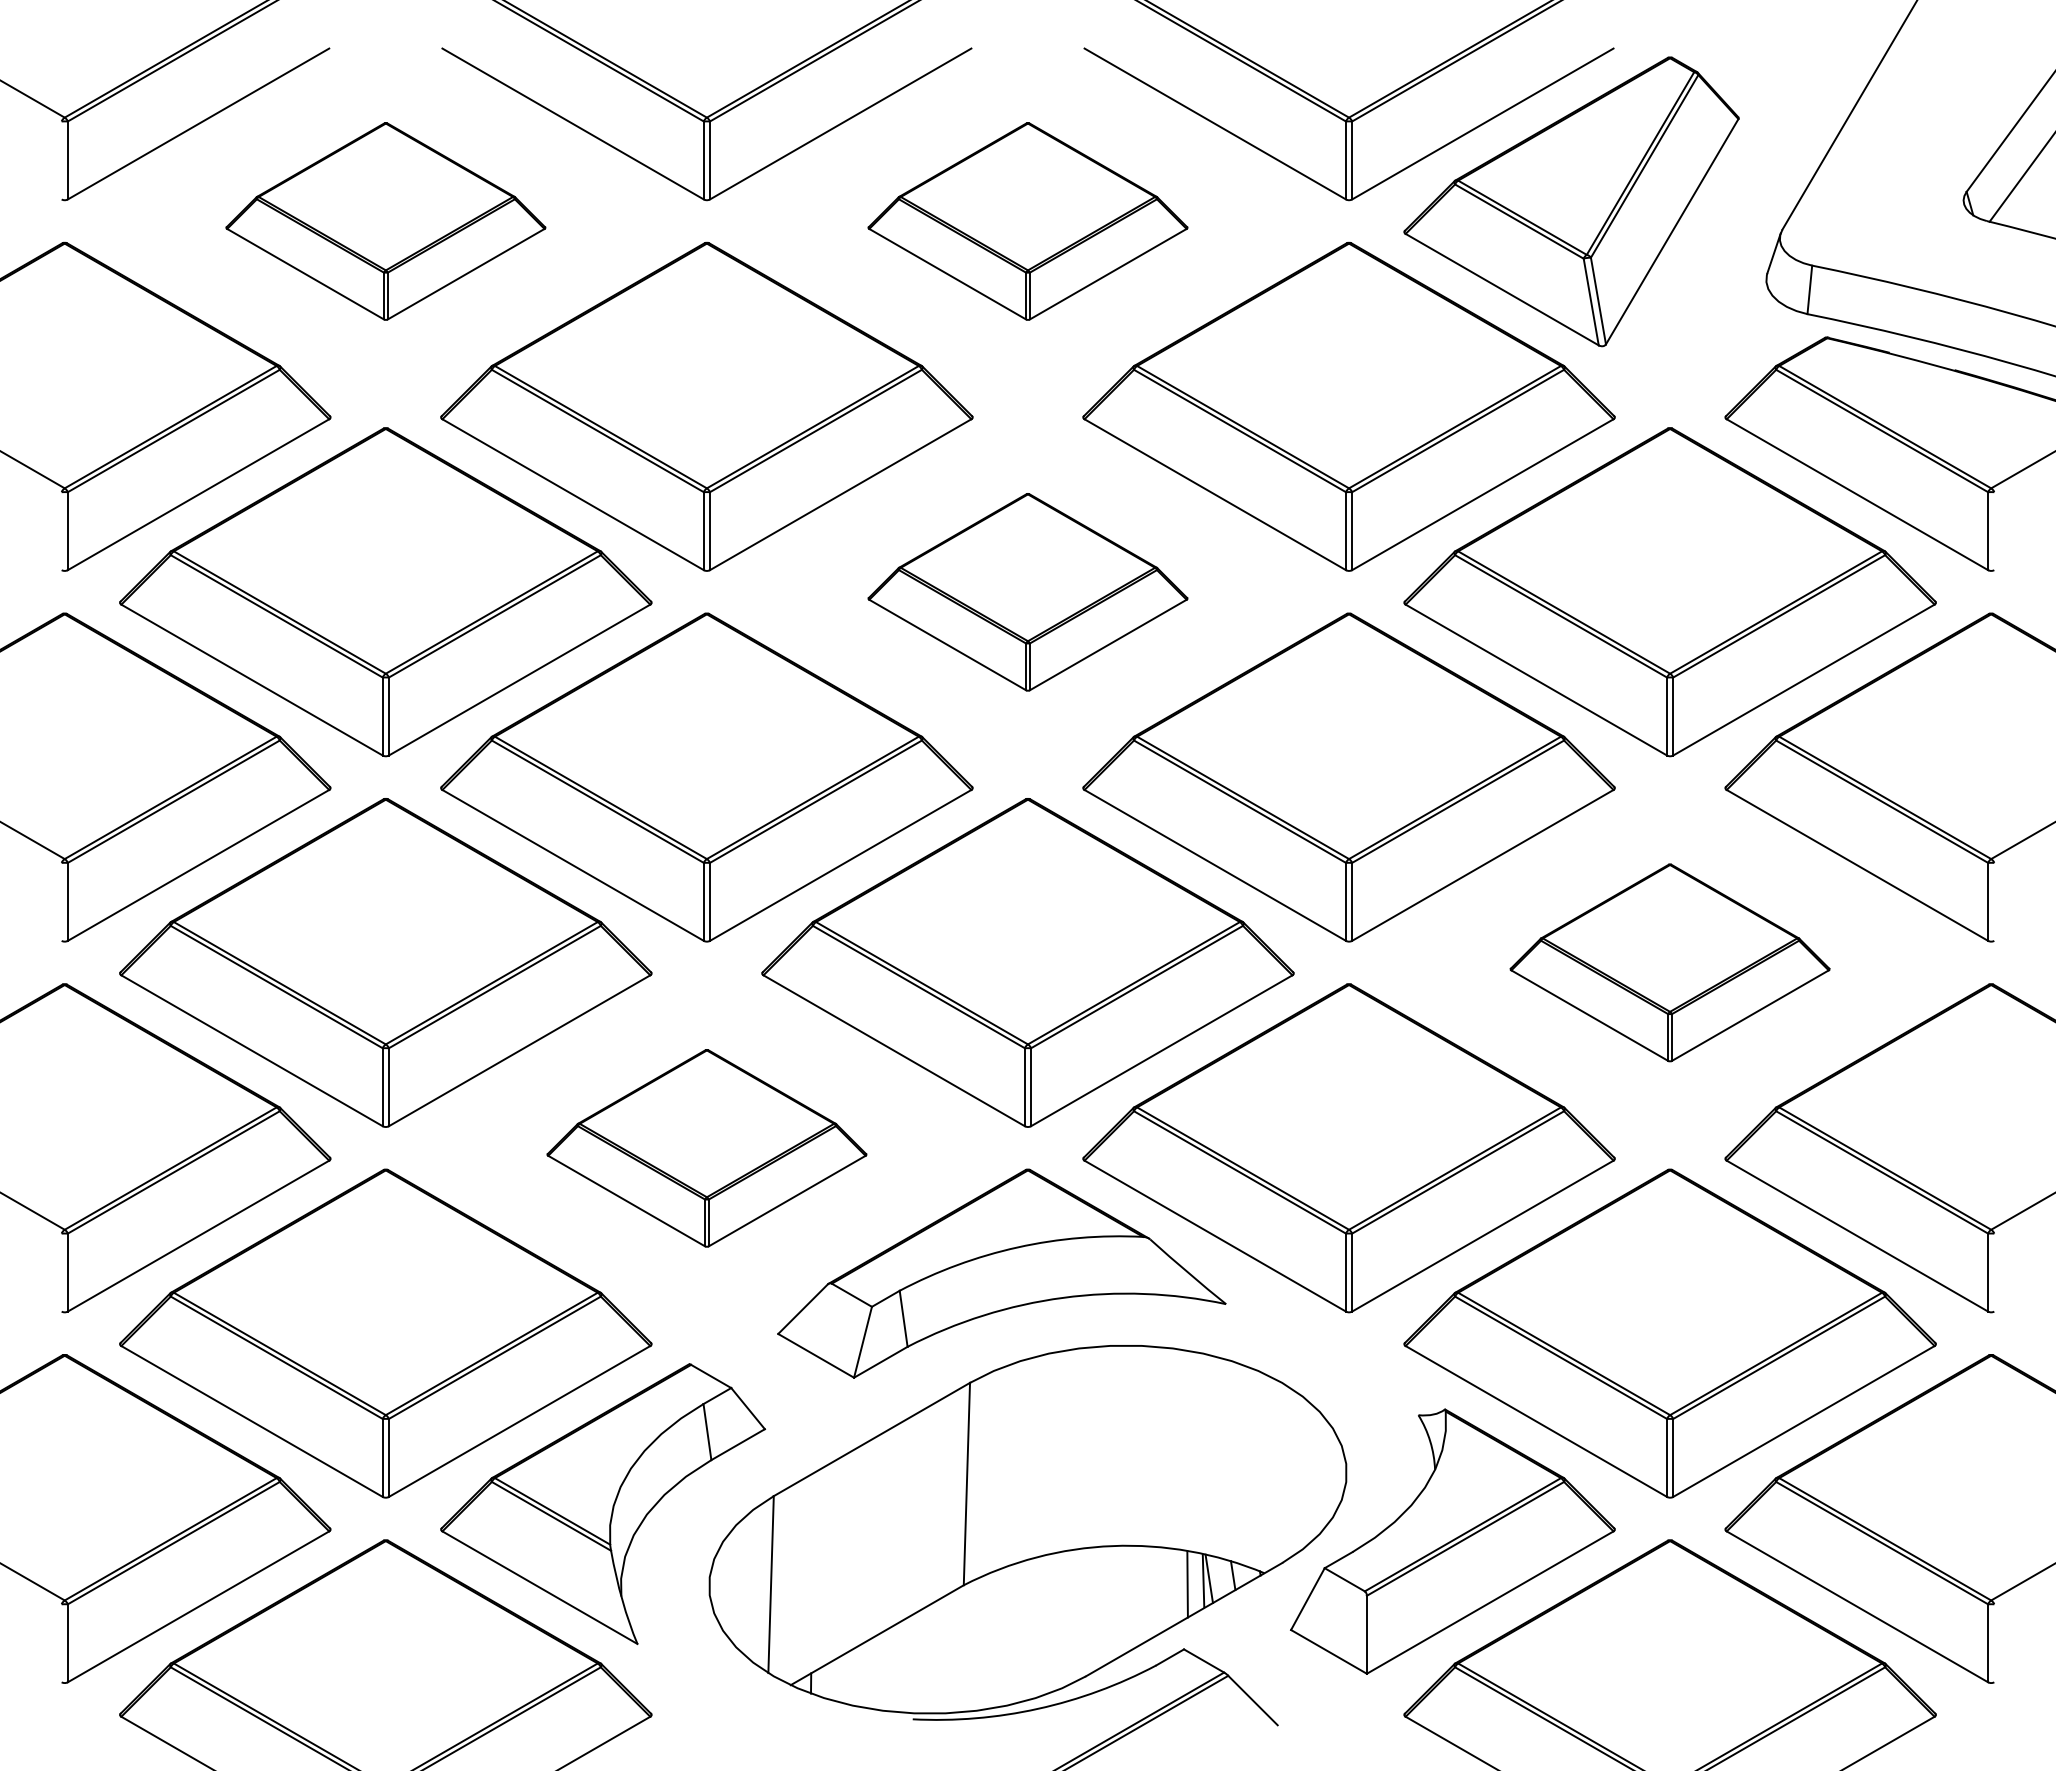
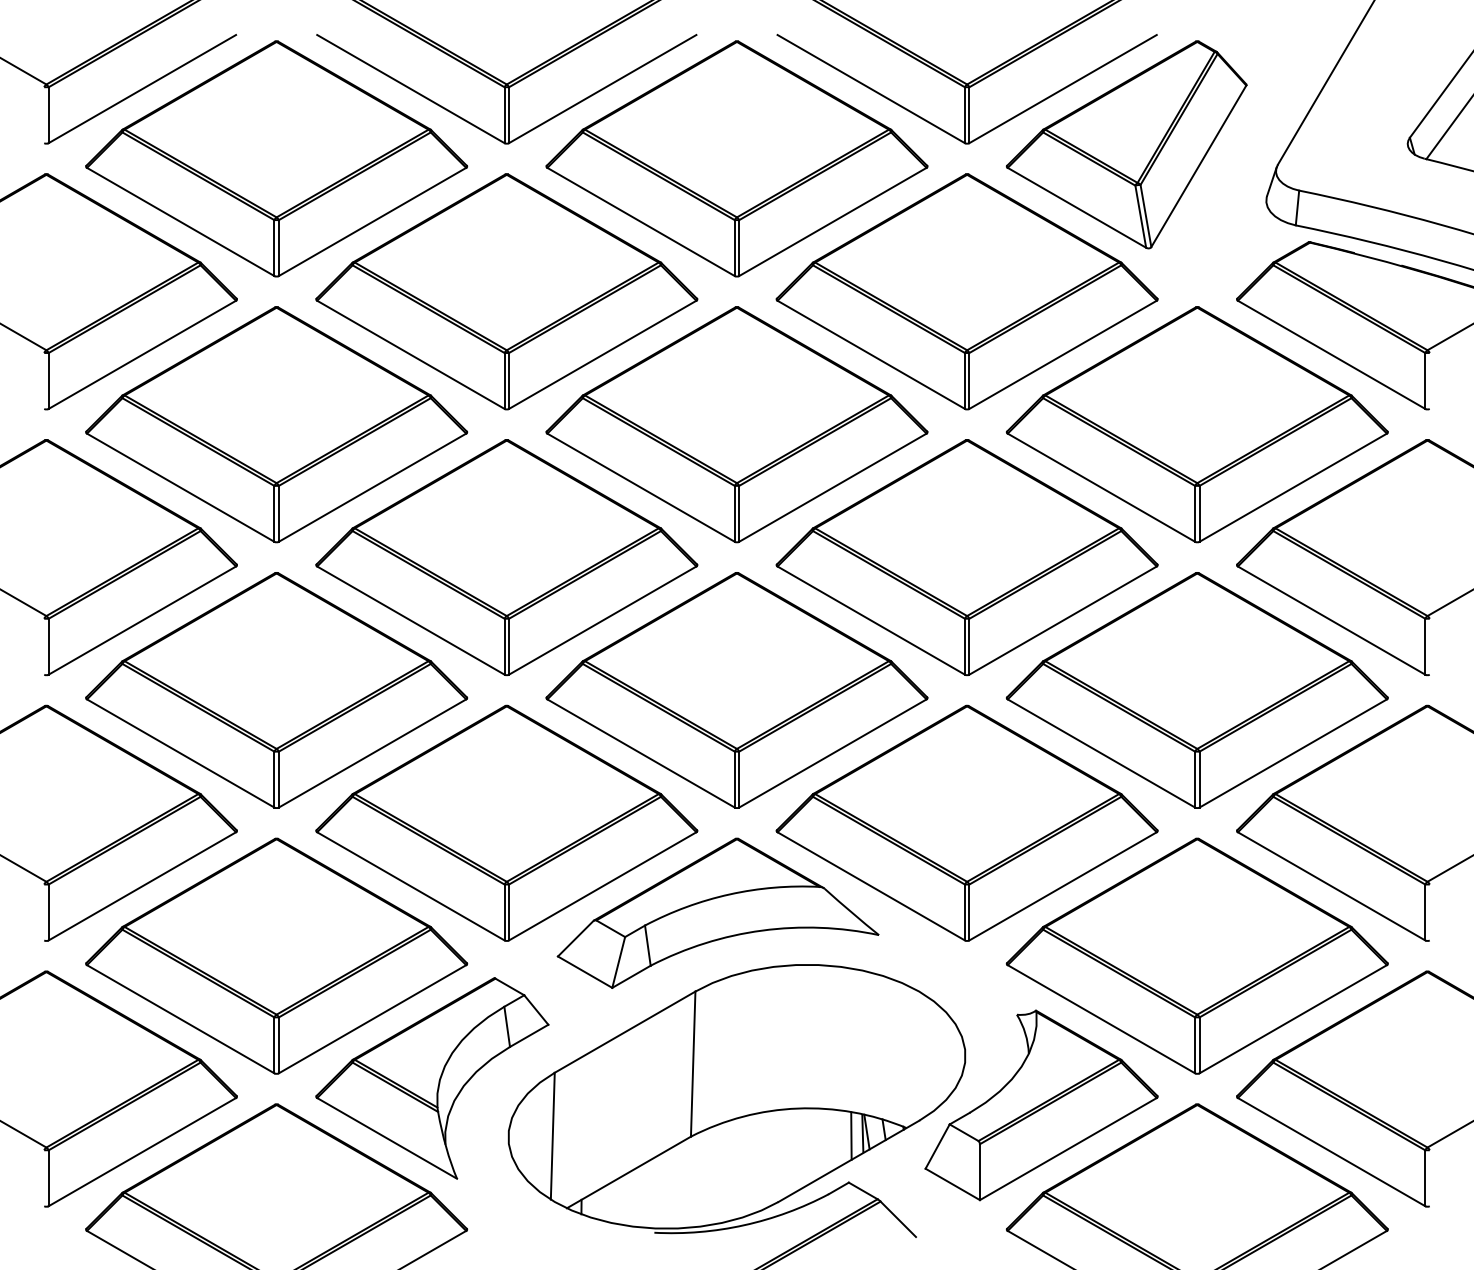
part: (385, 221) -> (276, 158), size x1.67
part: (1027, 221) -> (736, 158), size x1.67
part: (1027, 592) -> (736, 424), size x1.67
part: (1669, 962) -> (1196, 690), size x1.67
part: (706, 1148) -> (506, 823), size x1.67

